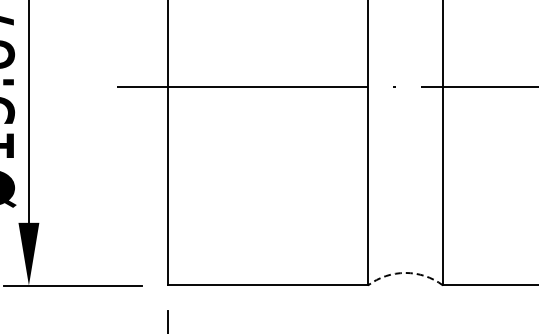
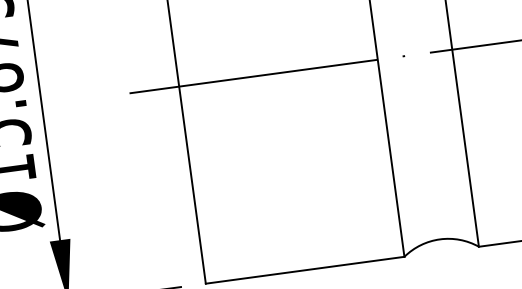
arc: (405, 272) -> (439, 238), dashed -> solid

